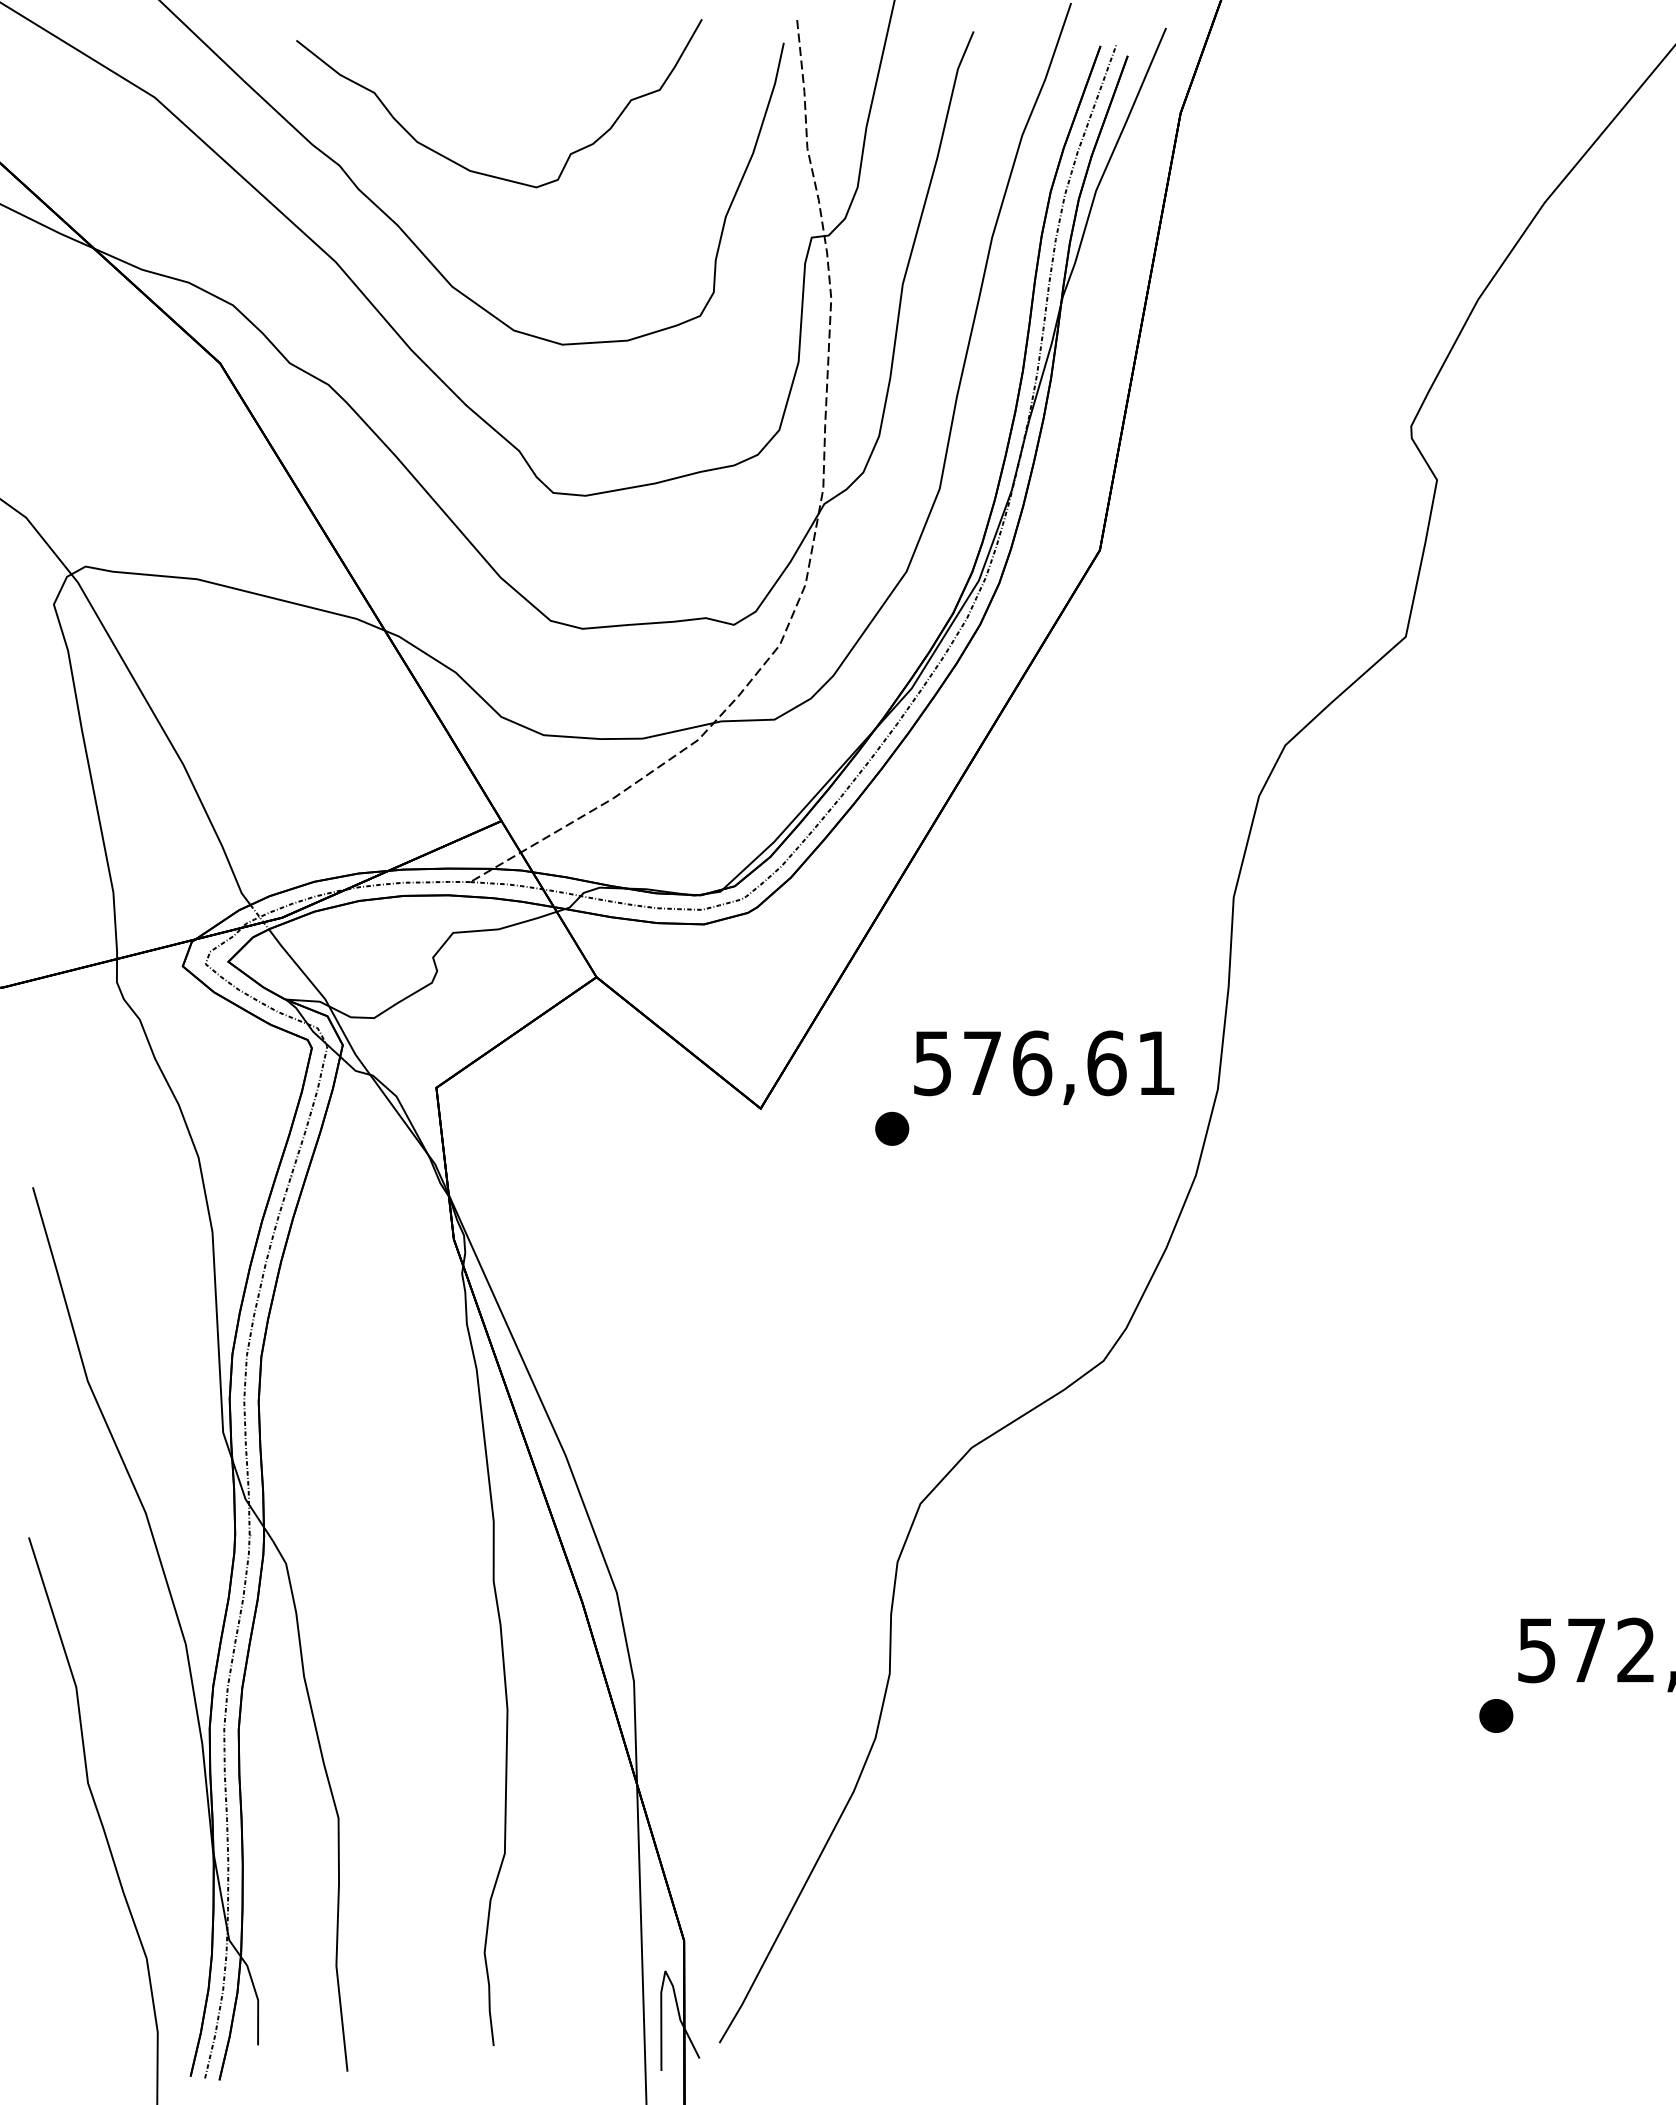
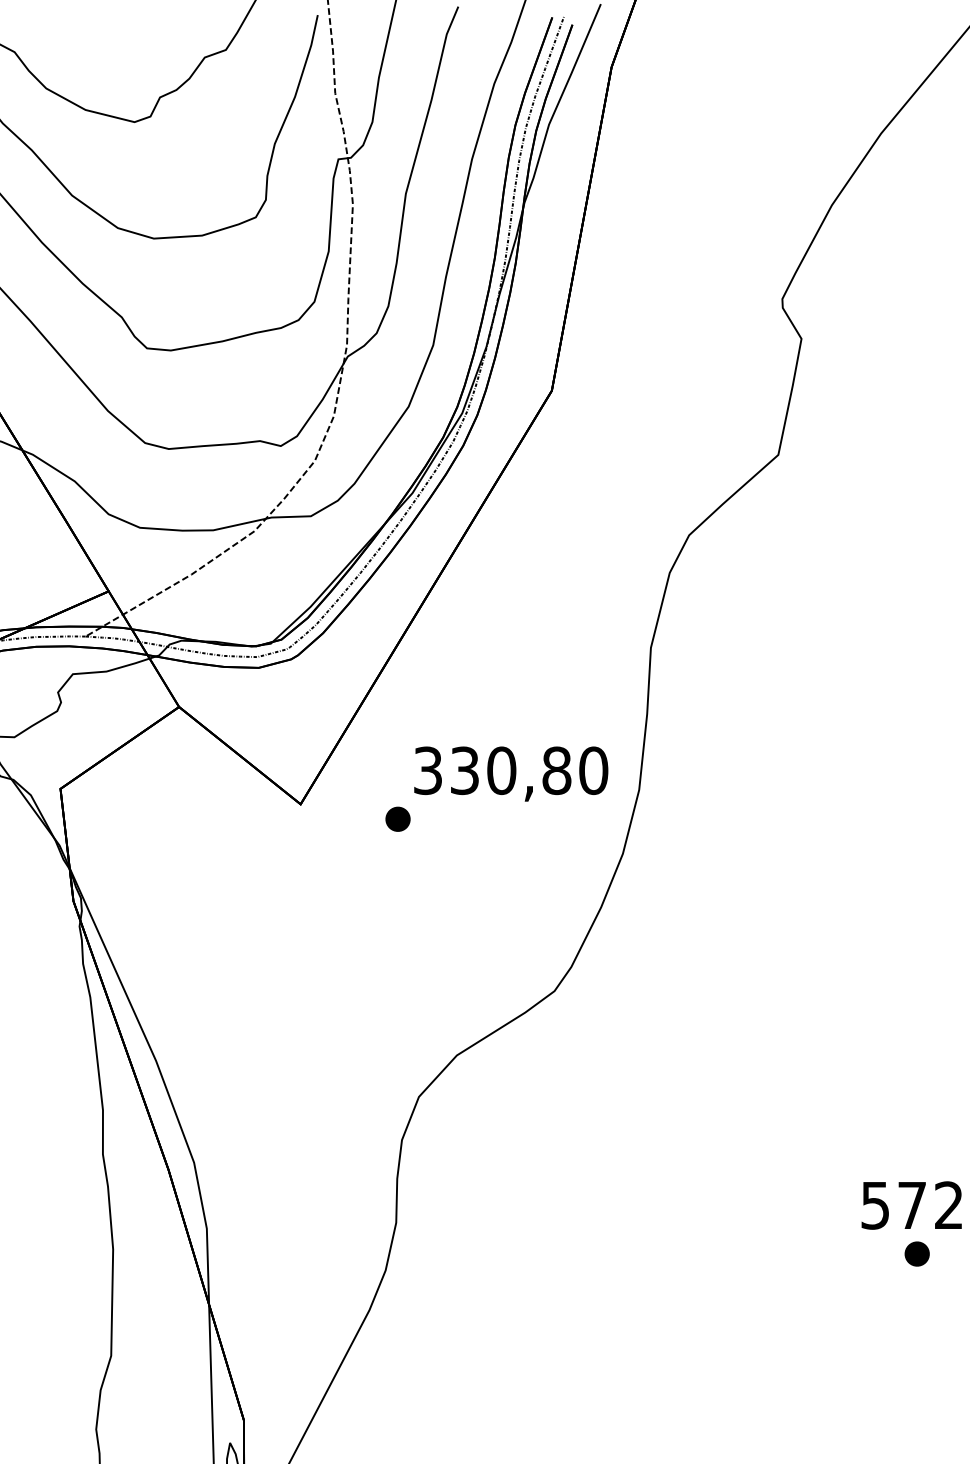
text: (1045, 1063) -> (511, 770), 576,61 -> 330,80
part: (1496, 1715) -> (917, 1253), moved

